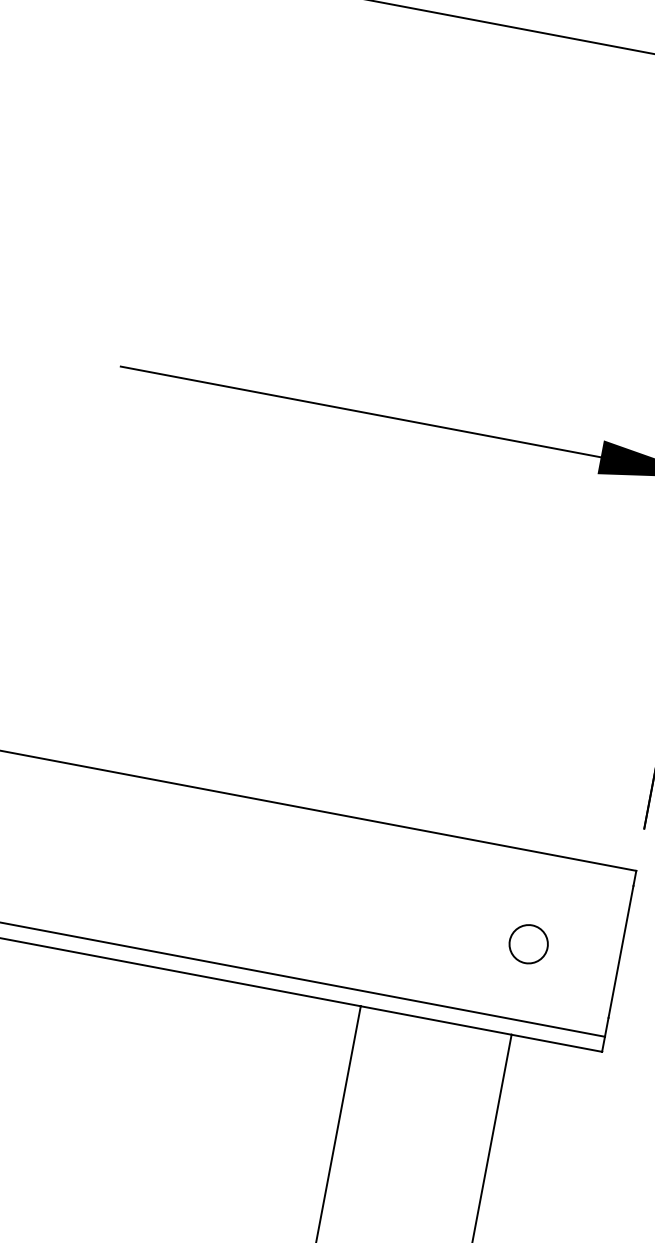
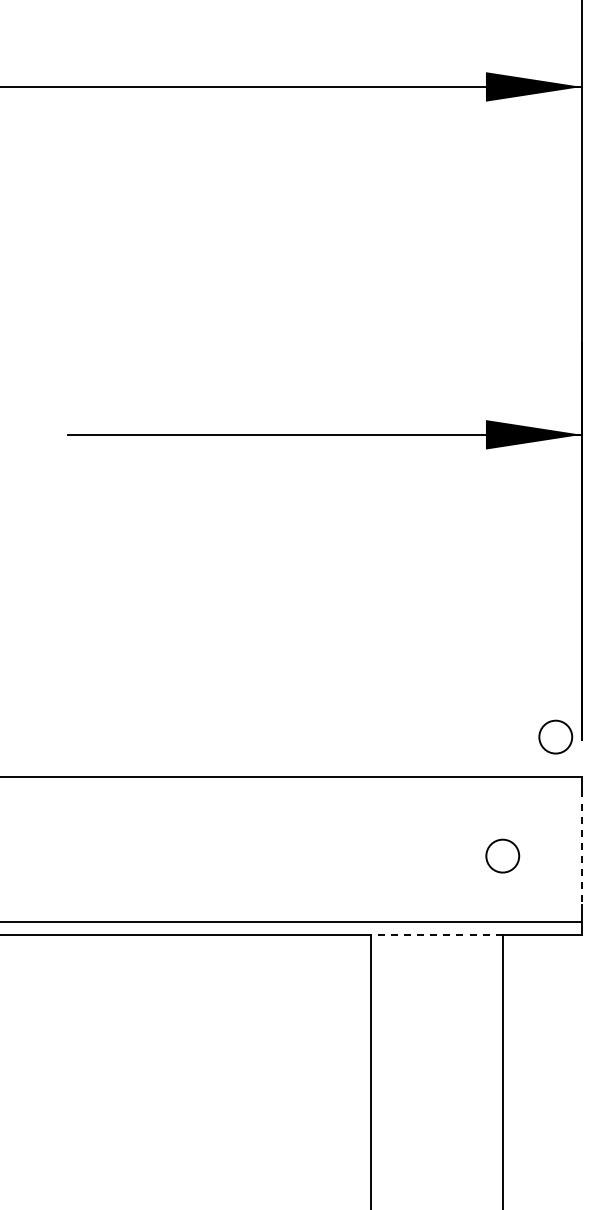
circle: (615, 818) -> (555, 736), added
line: (620, 951) -> (581, 847), solid -> dashed
line: (436, 1021) -> (437, 935), solid -> dashed

